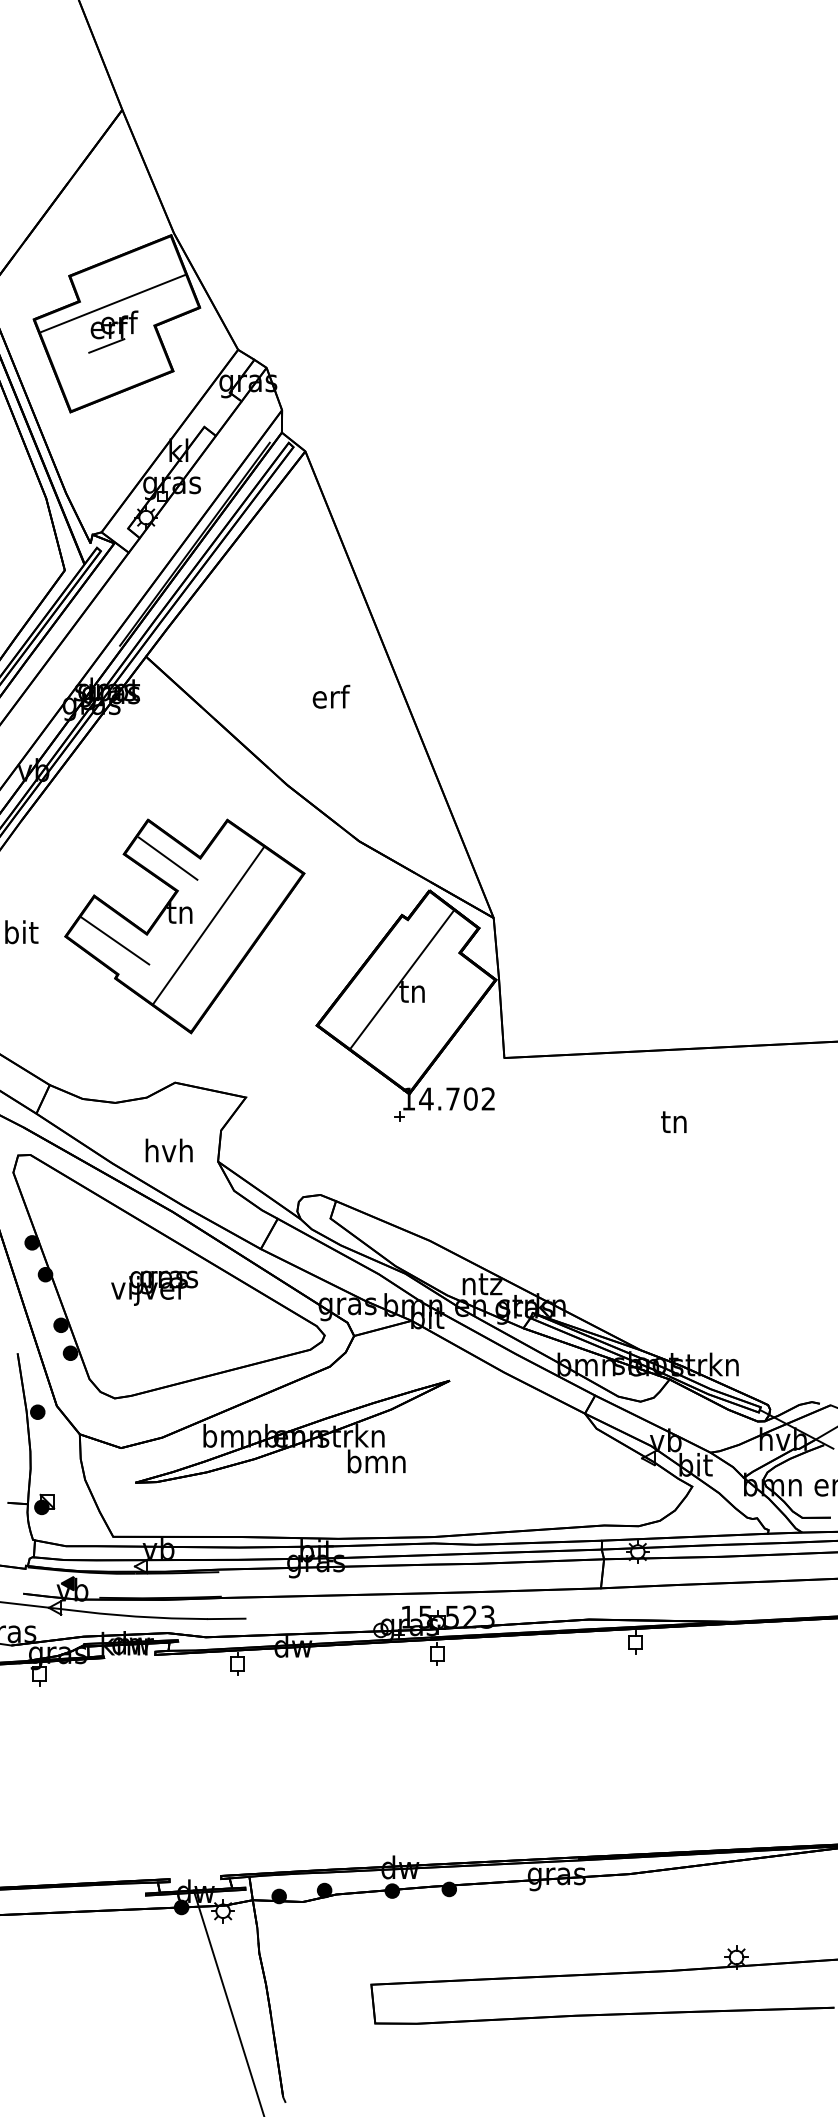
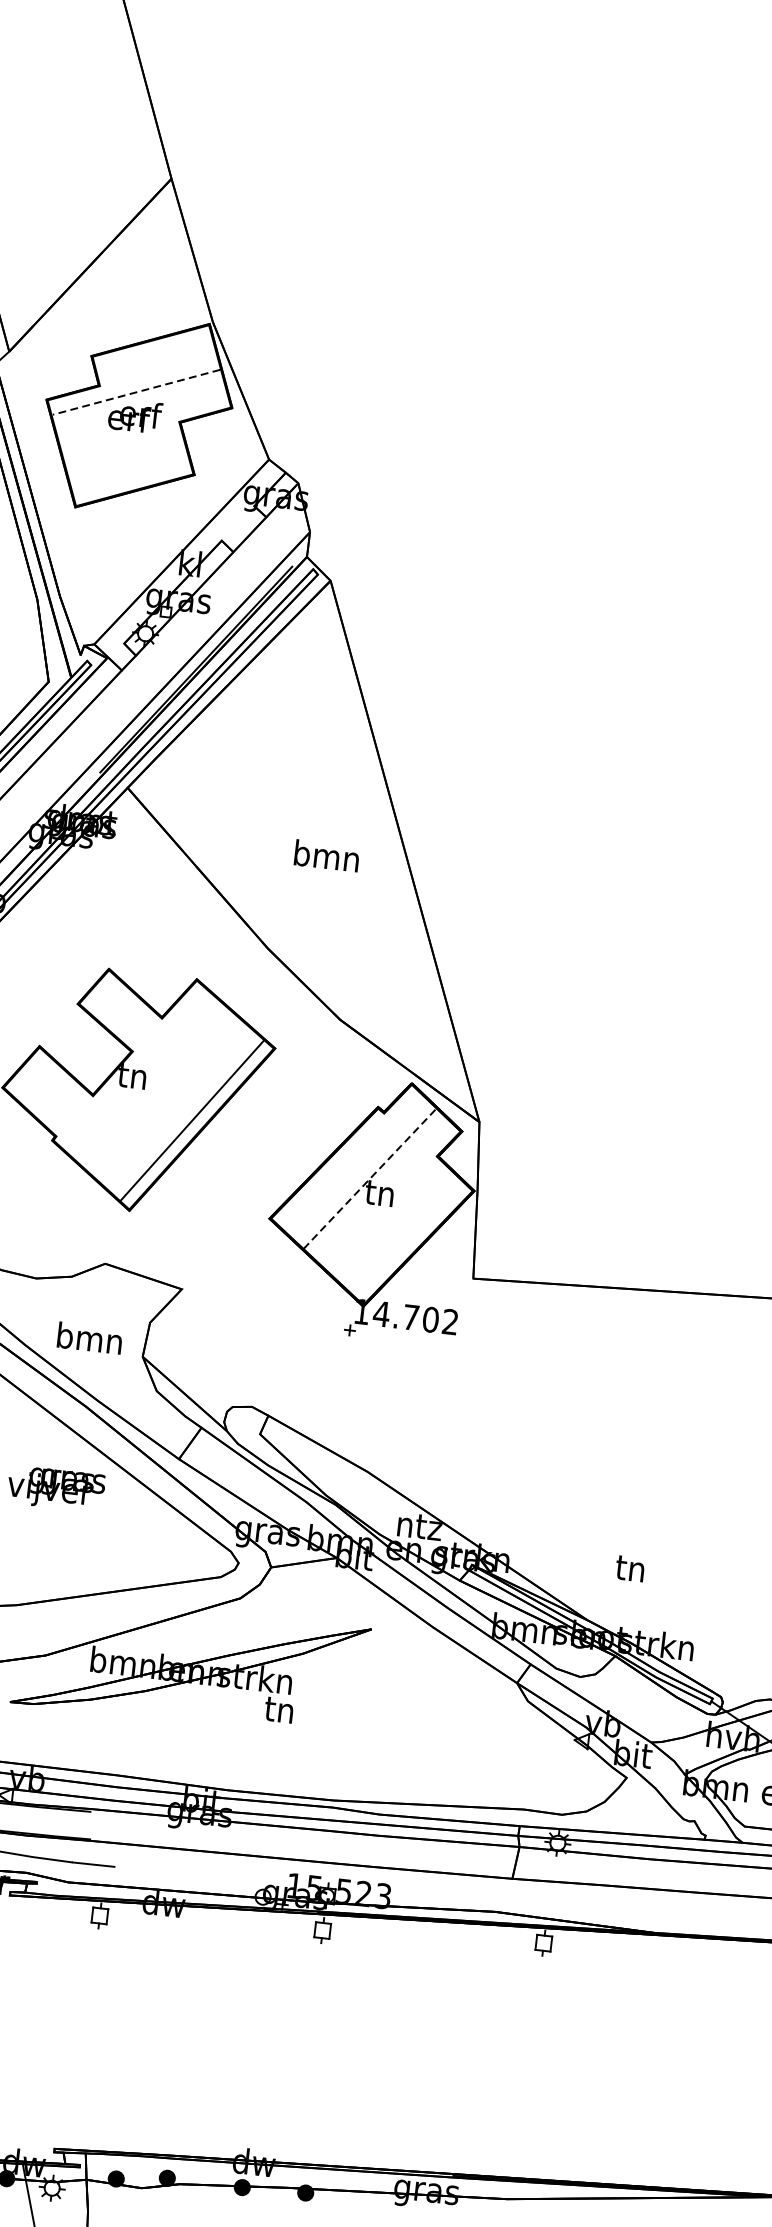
line: (113, 303) -> (136, 392), solid -> dashed
line: (106, 345) -> (123, 437), removed
text: (330, 696) -> (326, 855), erf -> bmn
line: (167, 858) -> (125, 1014), removed
line: (208, 925) -> (191, 1120), moved
line: (114, 940) -> (56, 1098), removed
line: (402, 979) -> (370, 1178), solid -> dashed
text: (673, 1121) -> (629, 1567), moved
text: (168, 1150) -> (89, 1338), hvh -> bmn
text: (376, 1461) -> (279, 1709), bmn -> tn

